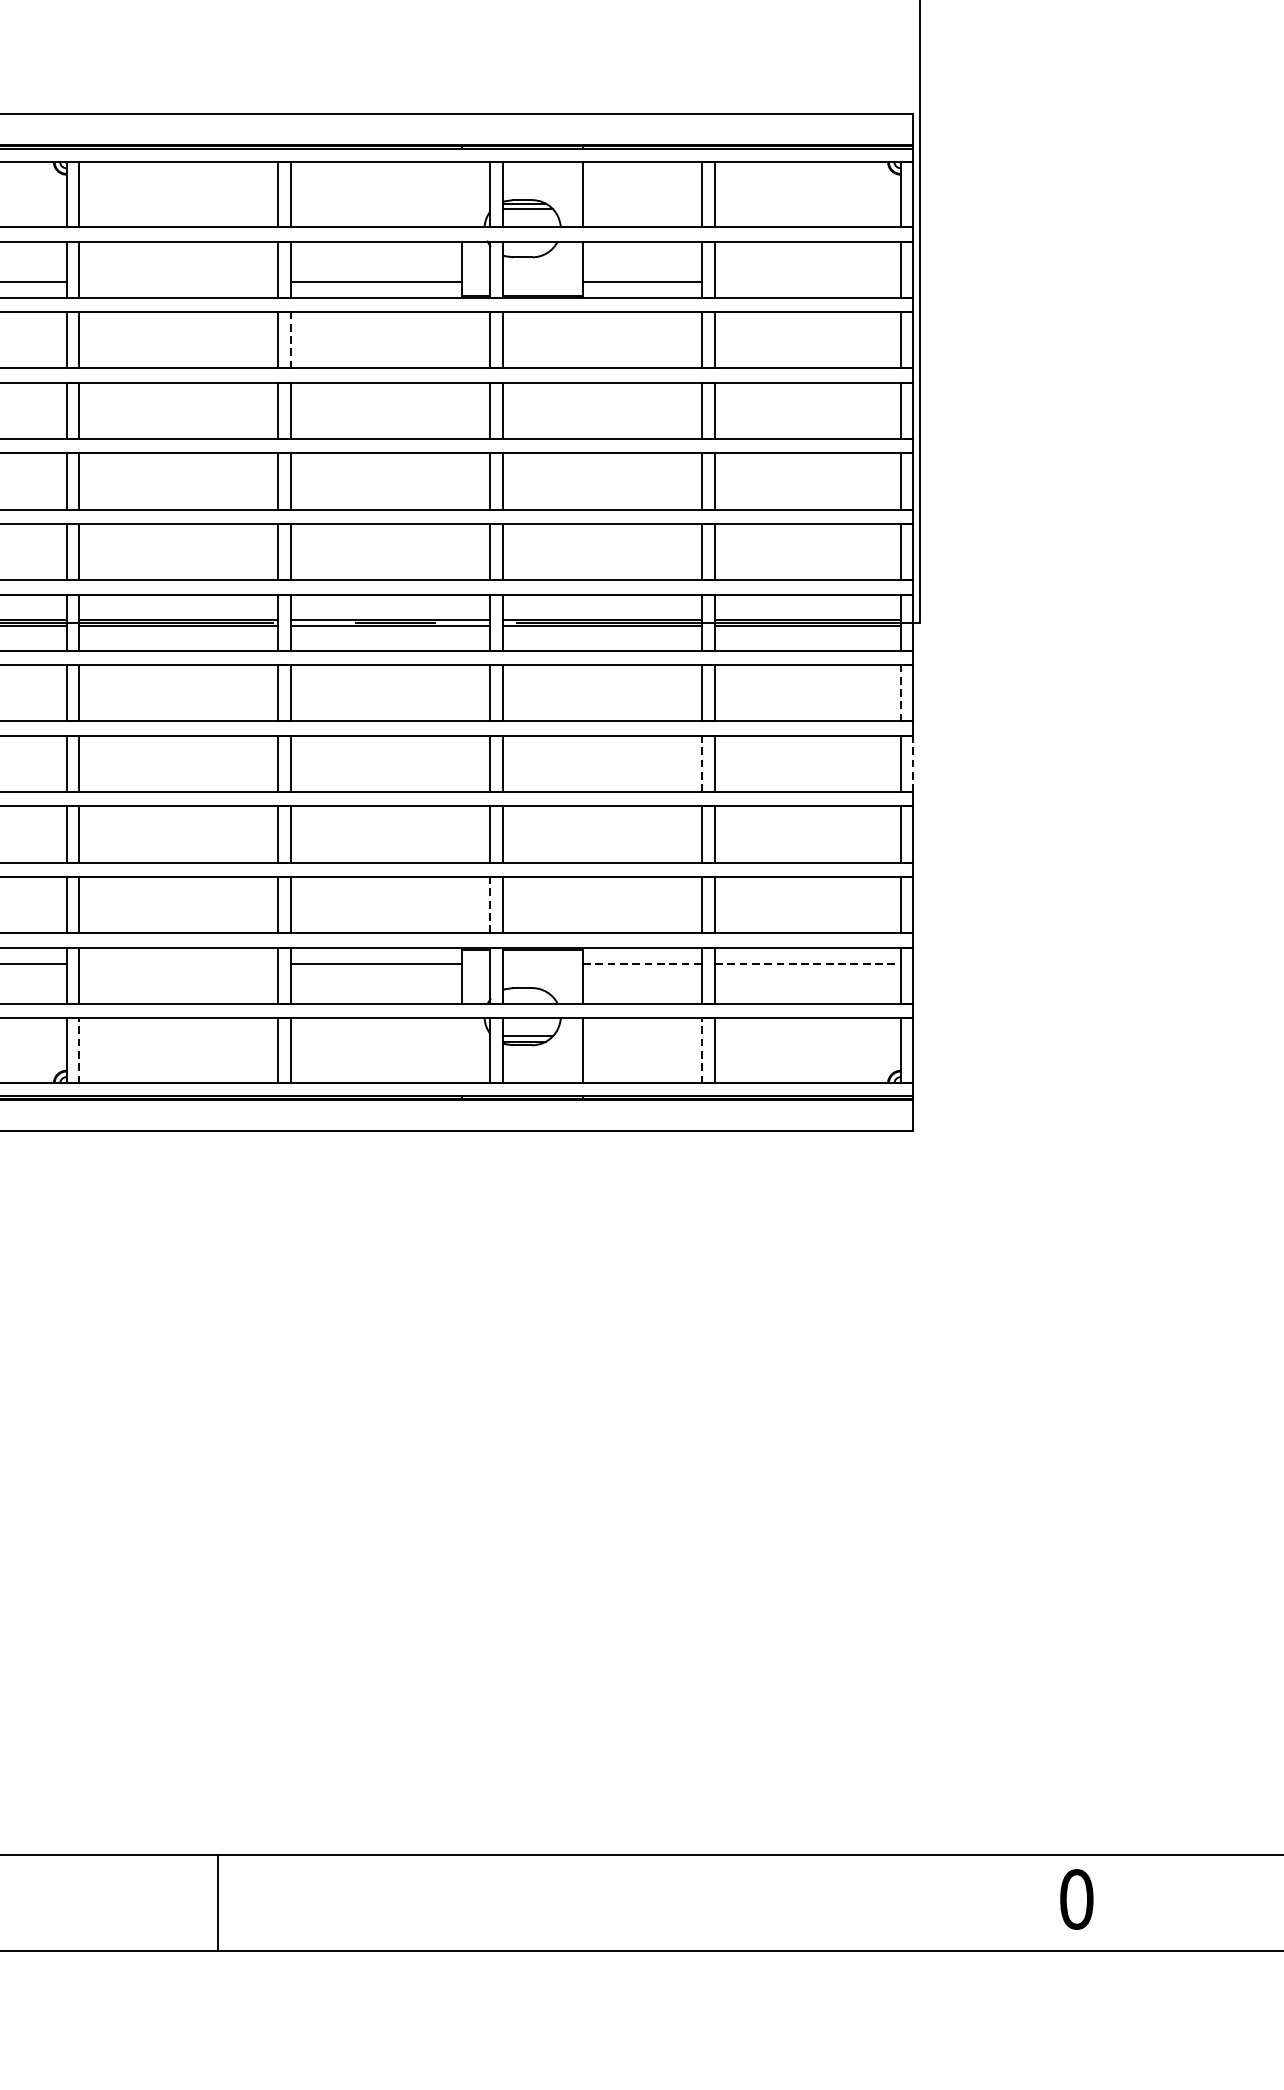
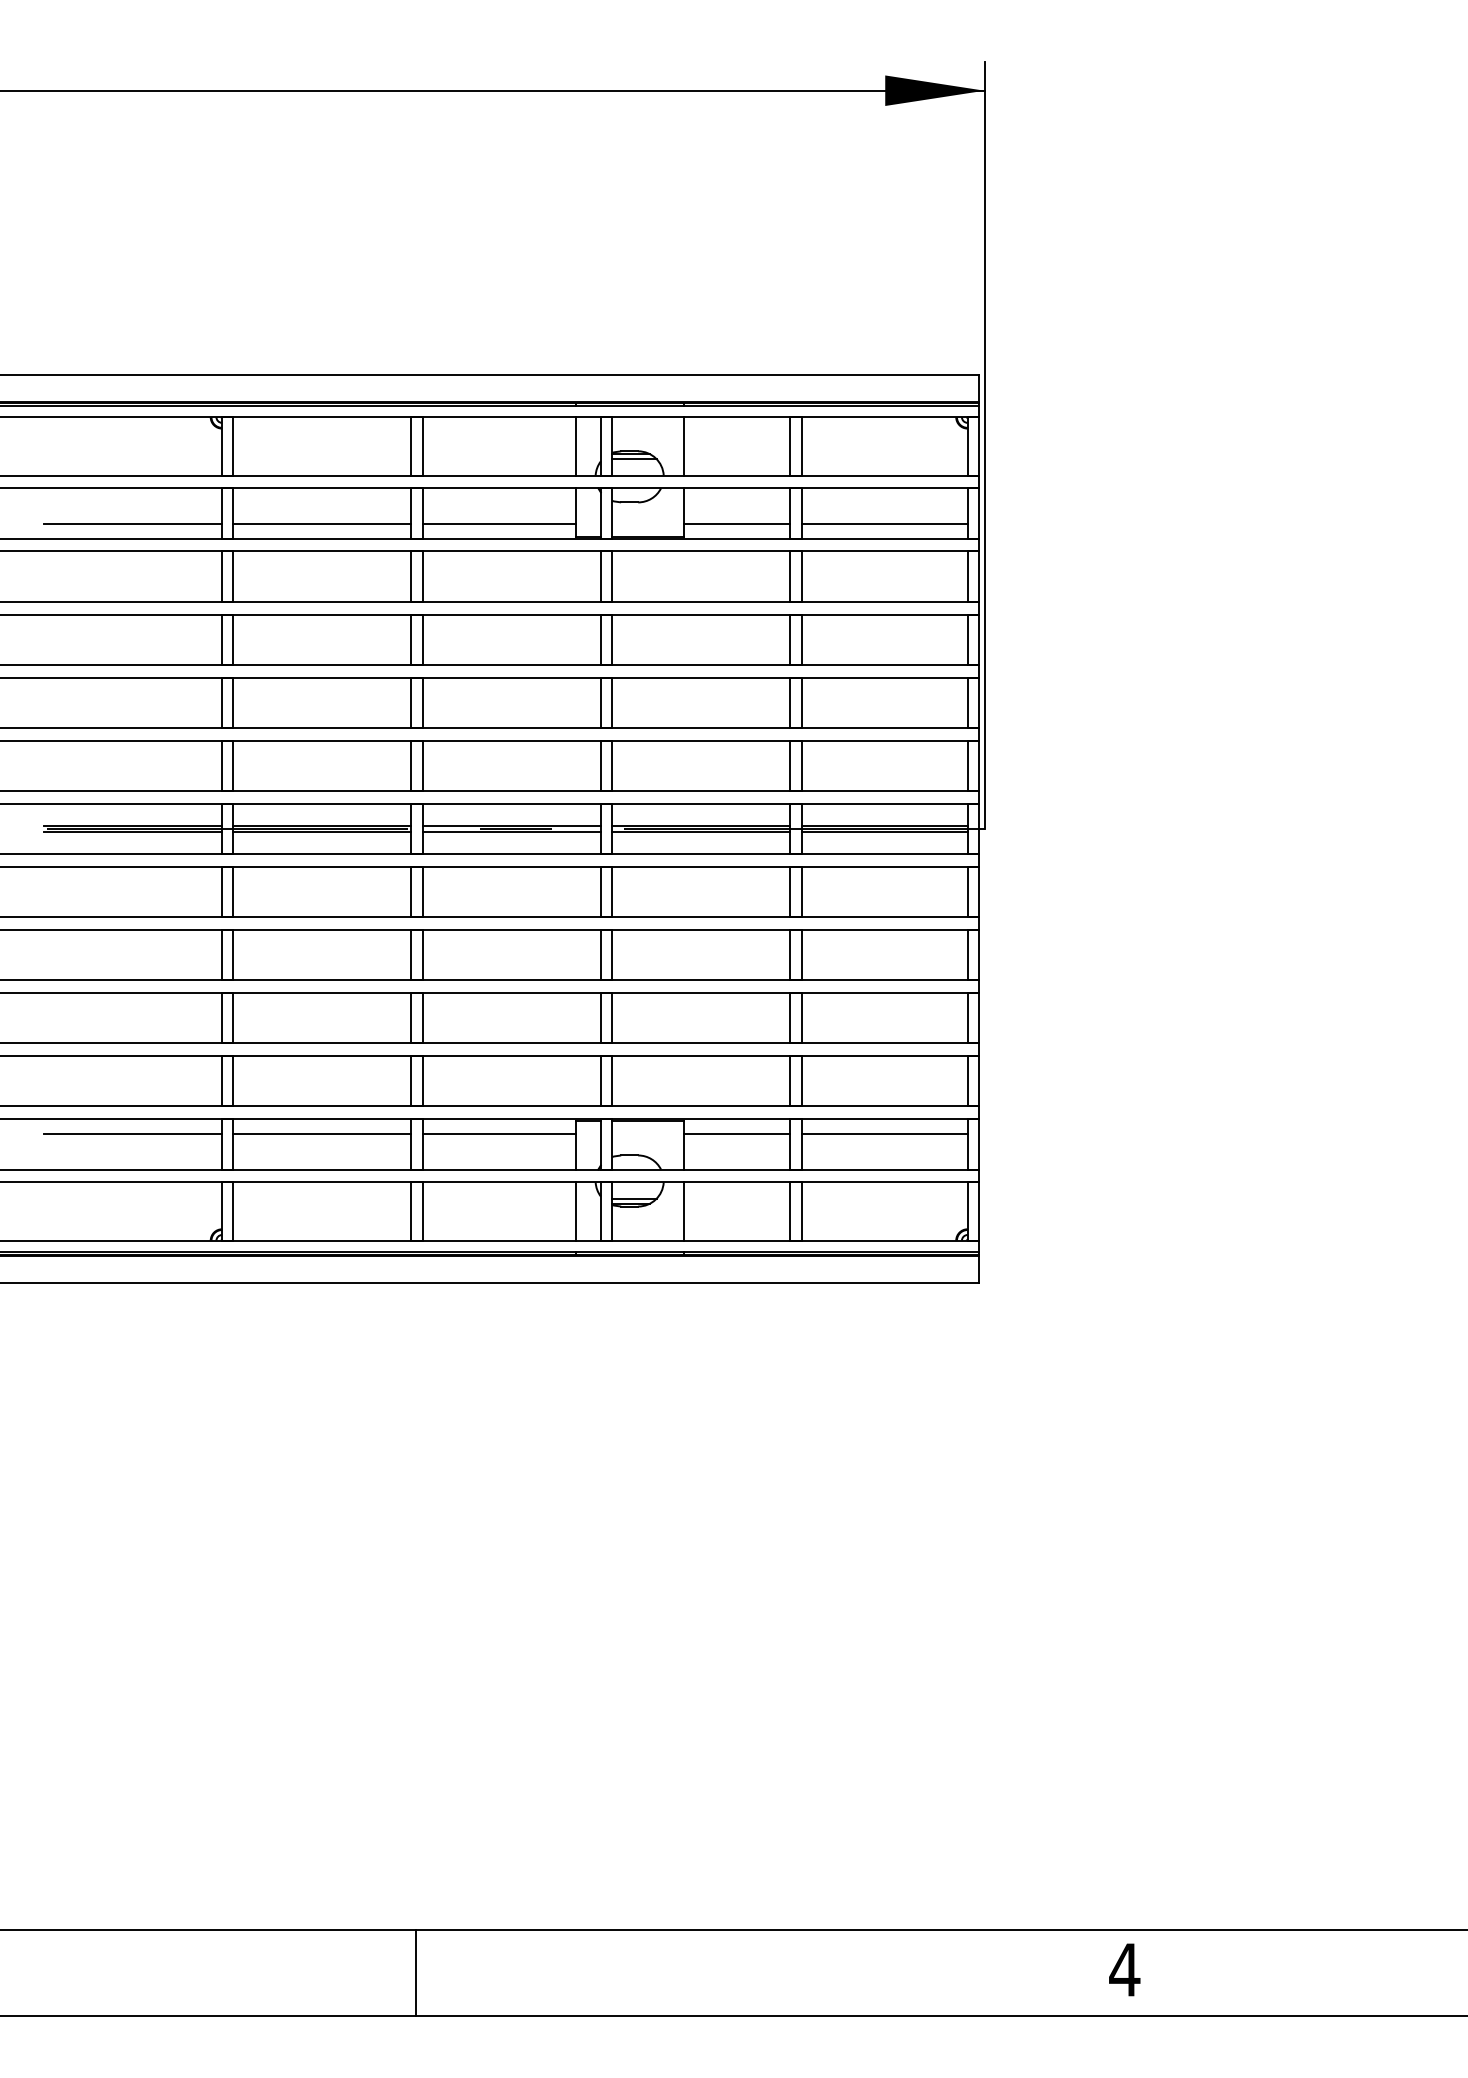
line: (462, 194) -> (575, 446), added
line: (178, 282) -> (322, 524), added
line: (807, 282) -> (884, 524), added
line: (290, 340) -> (422, 576), dashed -> solid
line: (900, 692) -> (967, 891), dashed -> solid
line: (702, 763) -> (790, 954), dashed -> solid
line: (912, 763) -> (978, 954), dashed -> solid
line: (489, 904) -> (600, 1080), dashed -> solid
line: (178, 963) -> (322, 1133), added
line: (643, 963) -> (737, 1133), dashed -> solid
line: (807, 963) -> (884, 1133), dashed -> solid
line: (79, 1049) -> (233, 1210), dashed -> solid
line: (702, 1049) -> (790, 1210), dashed -> solid
line: (462, 1050) -> (575, 1211), added
text: (1076, 1898) -> (1124, 1969), 0 -> 4
line: (218, 1902) -> (416, 1972), moved

